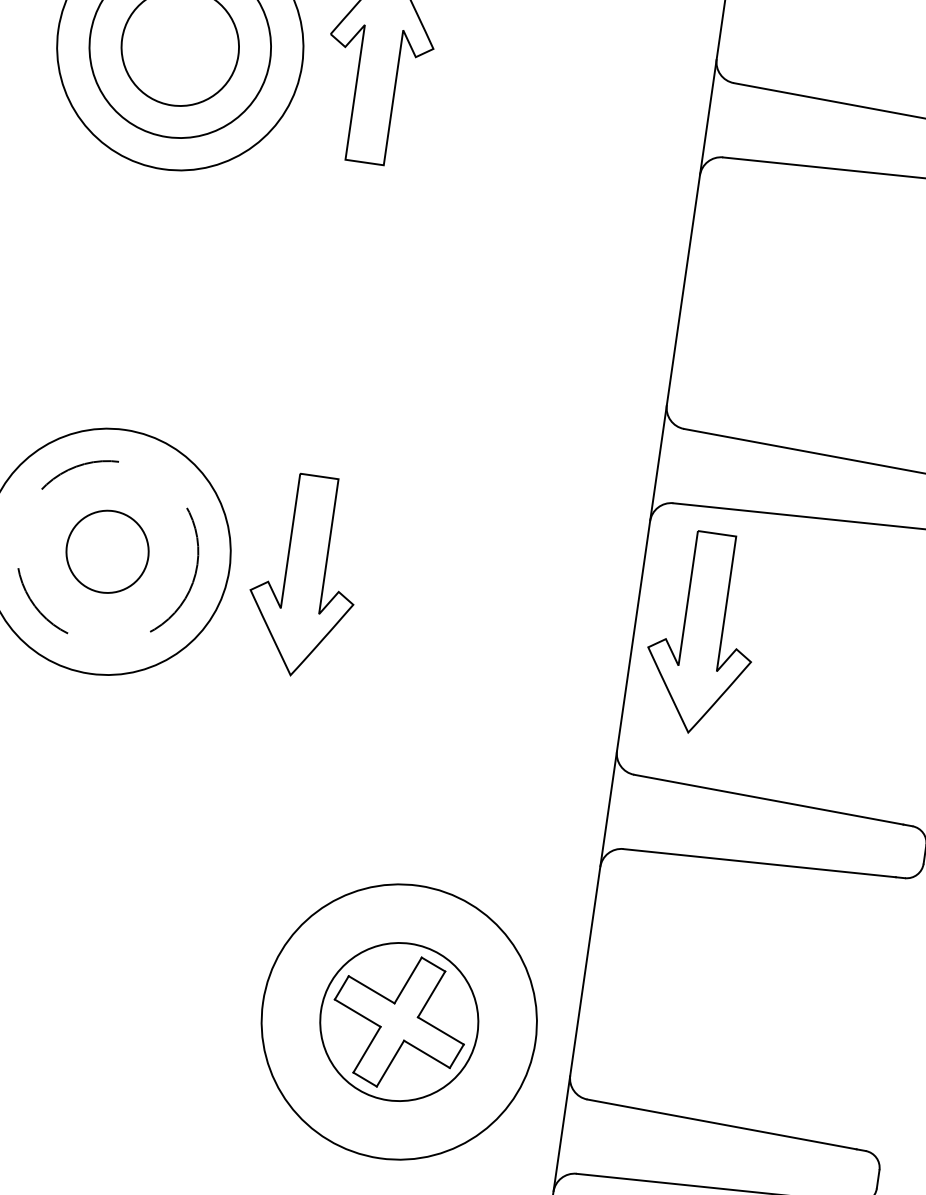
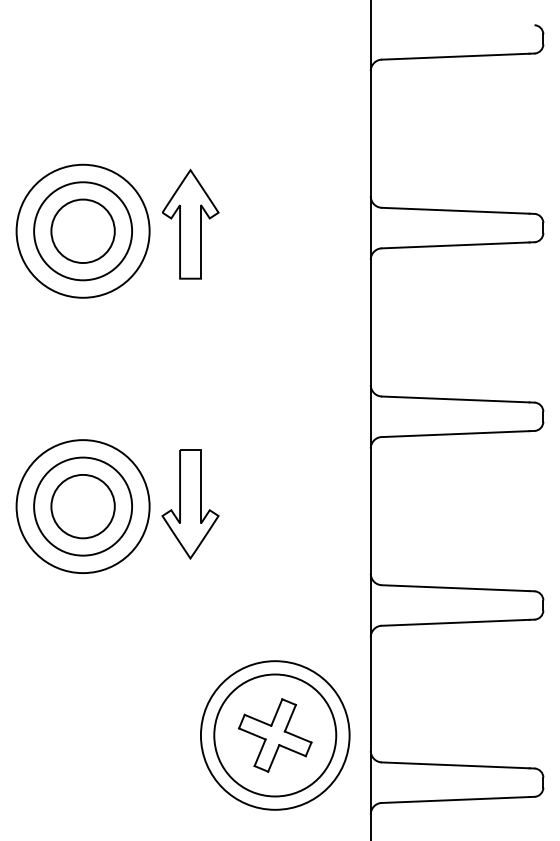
circle: (106, 551) -> (82, 506), size x1.43
circle: (108, 551) -> (83, 506), dashed -> solid
part: (702, 633) -> (407, 504), removed
circle: (399, 1022) -> (275, 735), size x1.43

